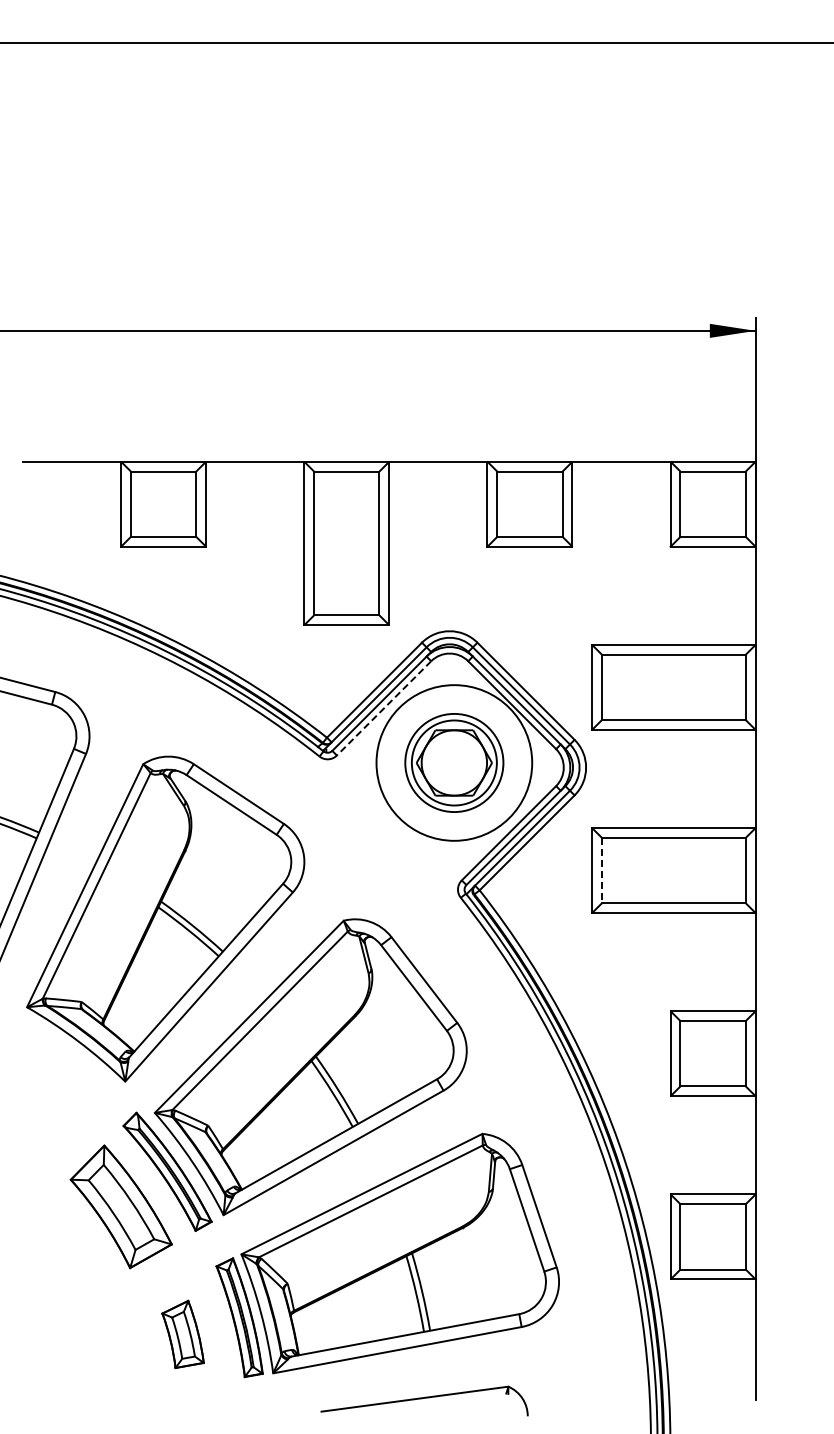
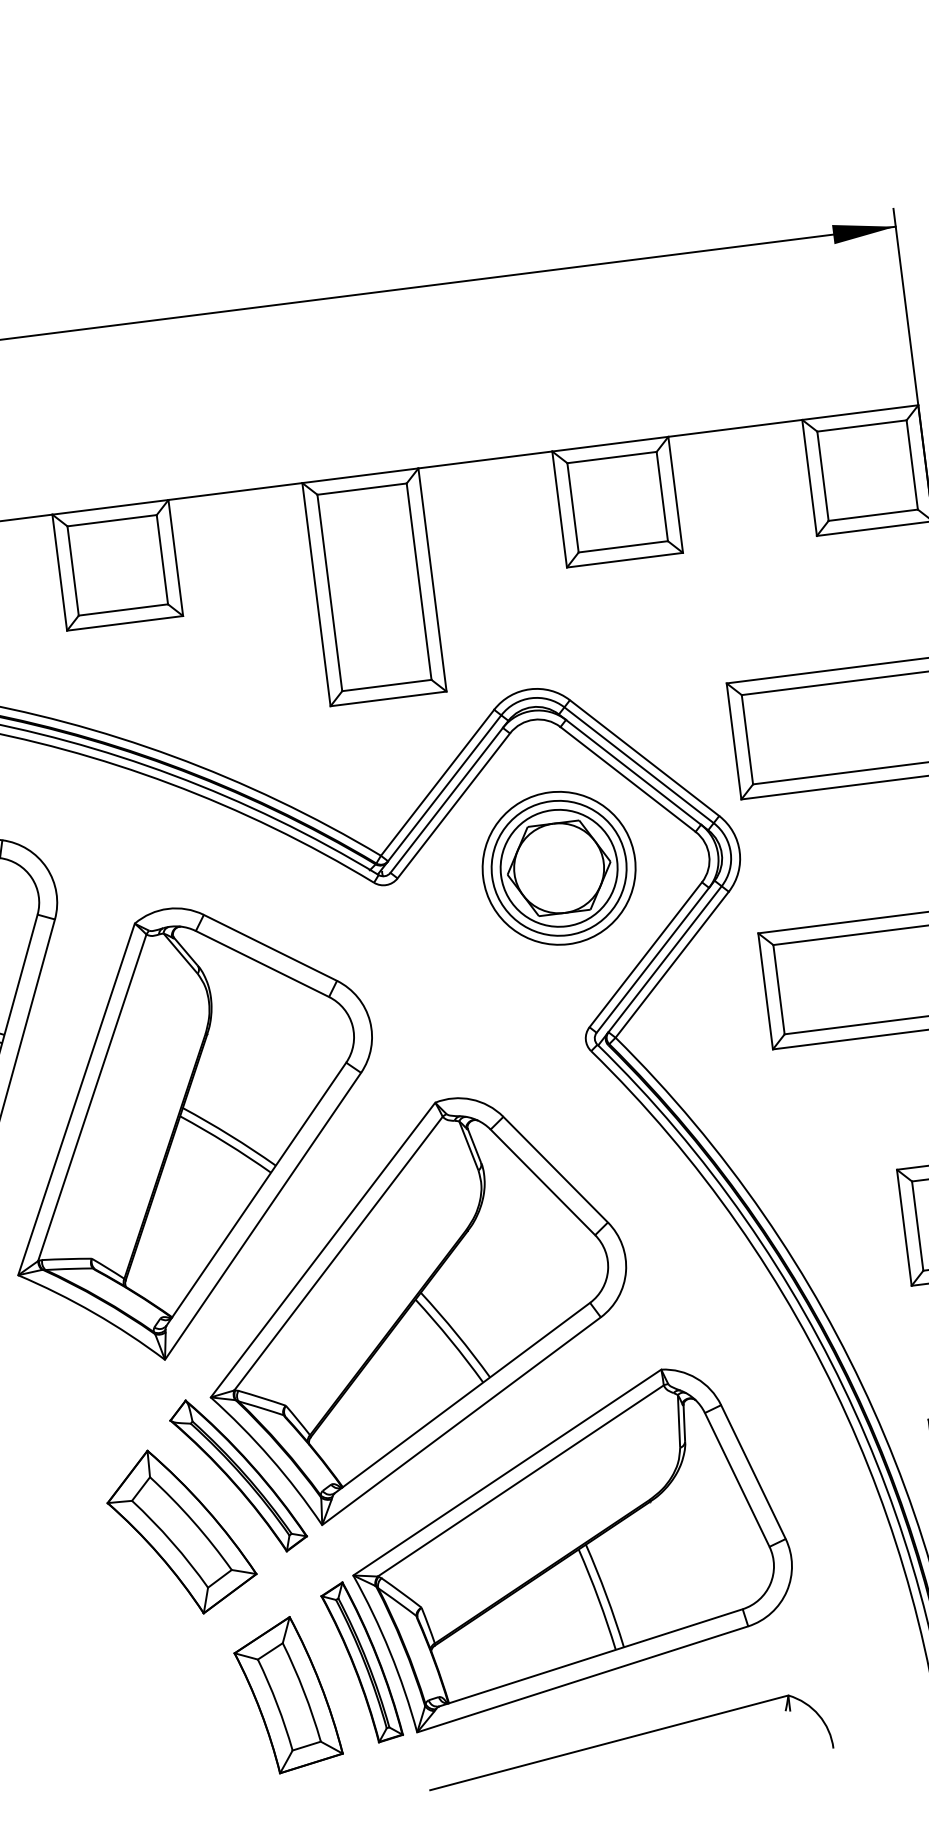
line: (384, 708) -> (454, 806), dashed -> solid
circle: (453, 762) -> (557, 867), size x0.71
line: (601, 870) -> (778, 989), dashed -> solid
part: (182, 1334) -> (286, 1695), size x1.67
part: (424, 1400) -> (628, 1743), size x1.43

